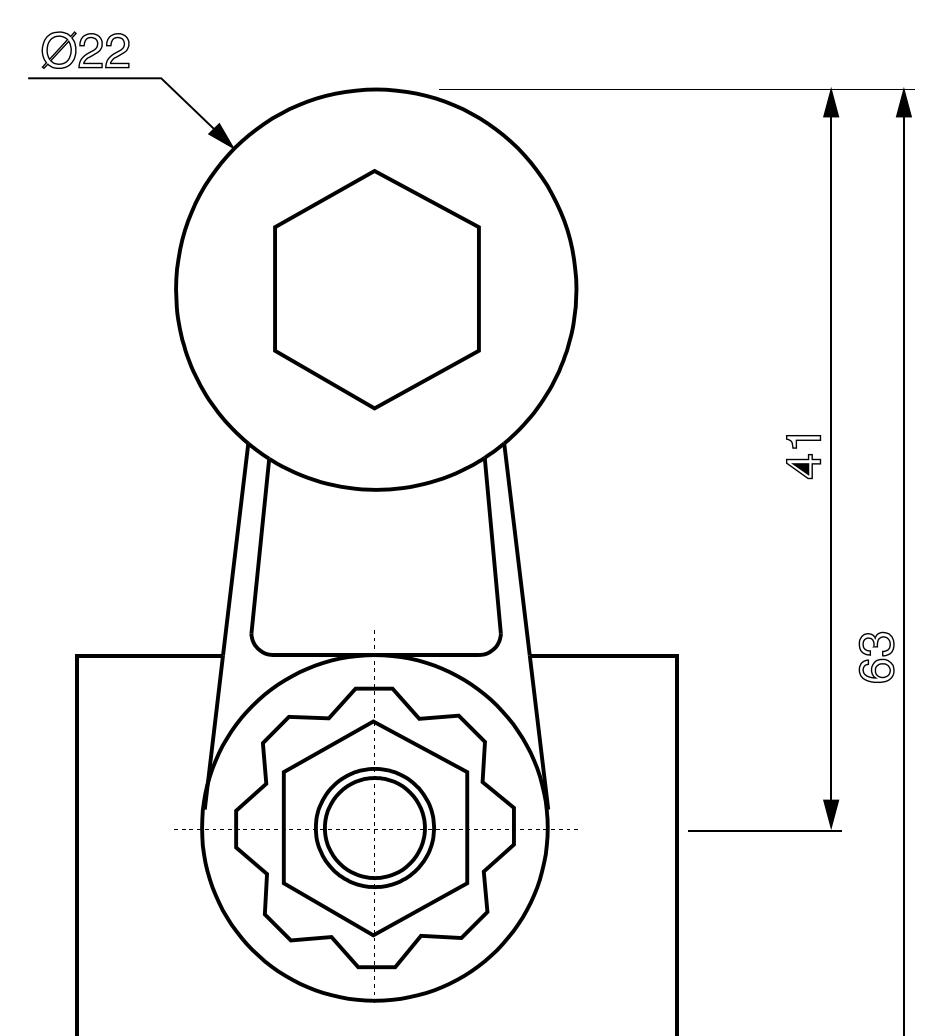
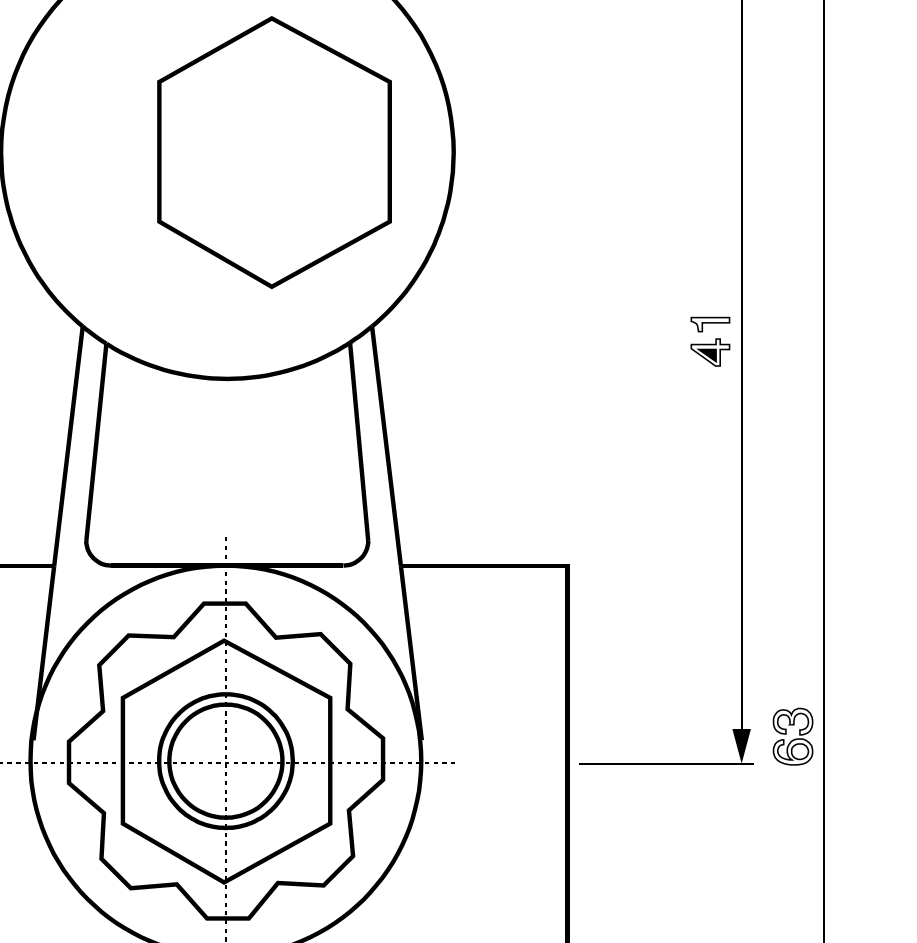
part: (376, 289) -> (274, 152), moved
part: (876, 656) -> (792, 735), moved

